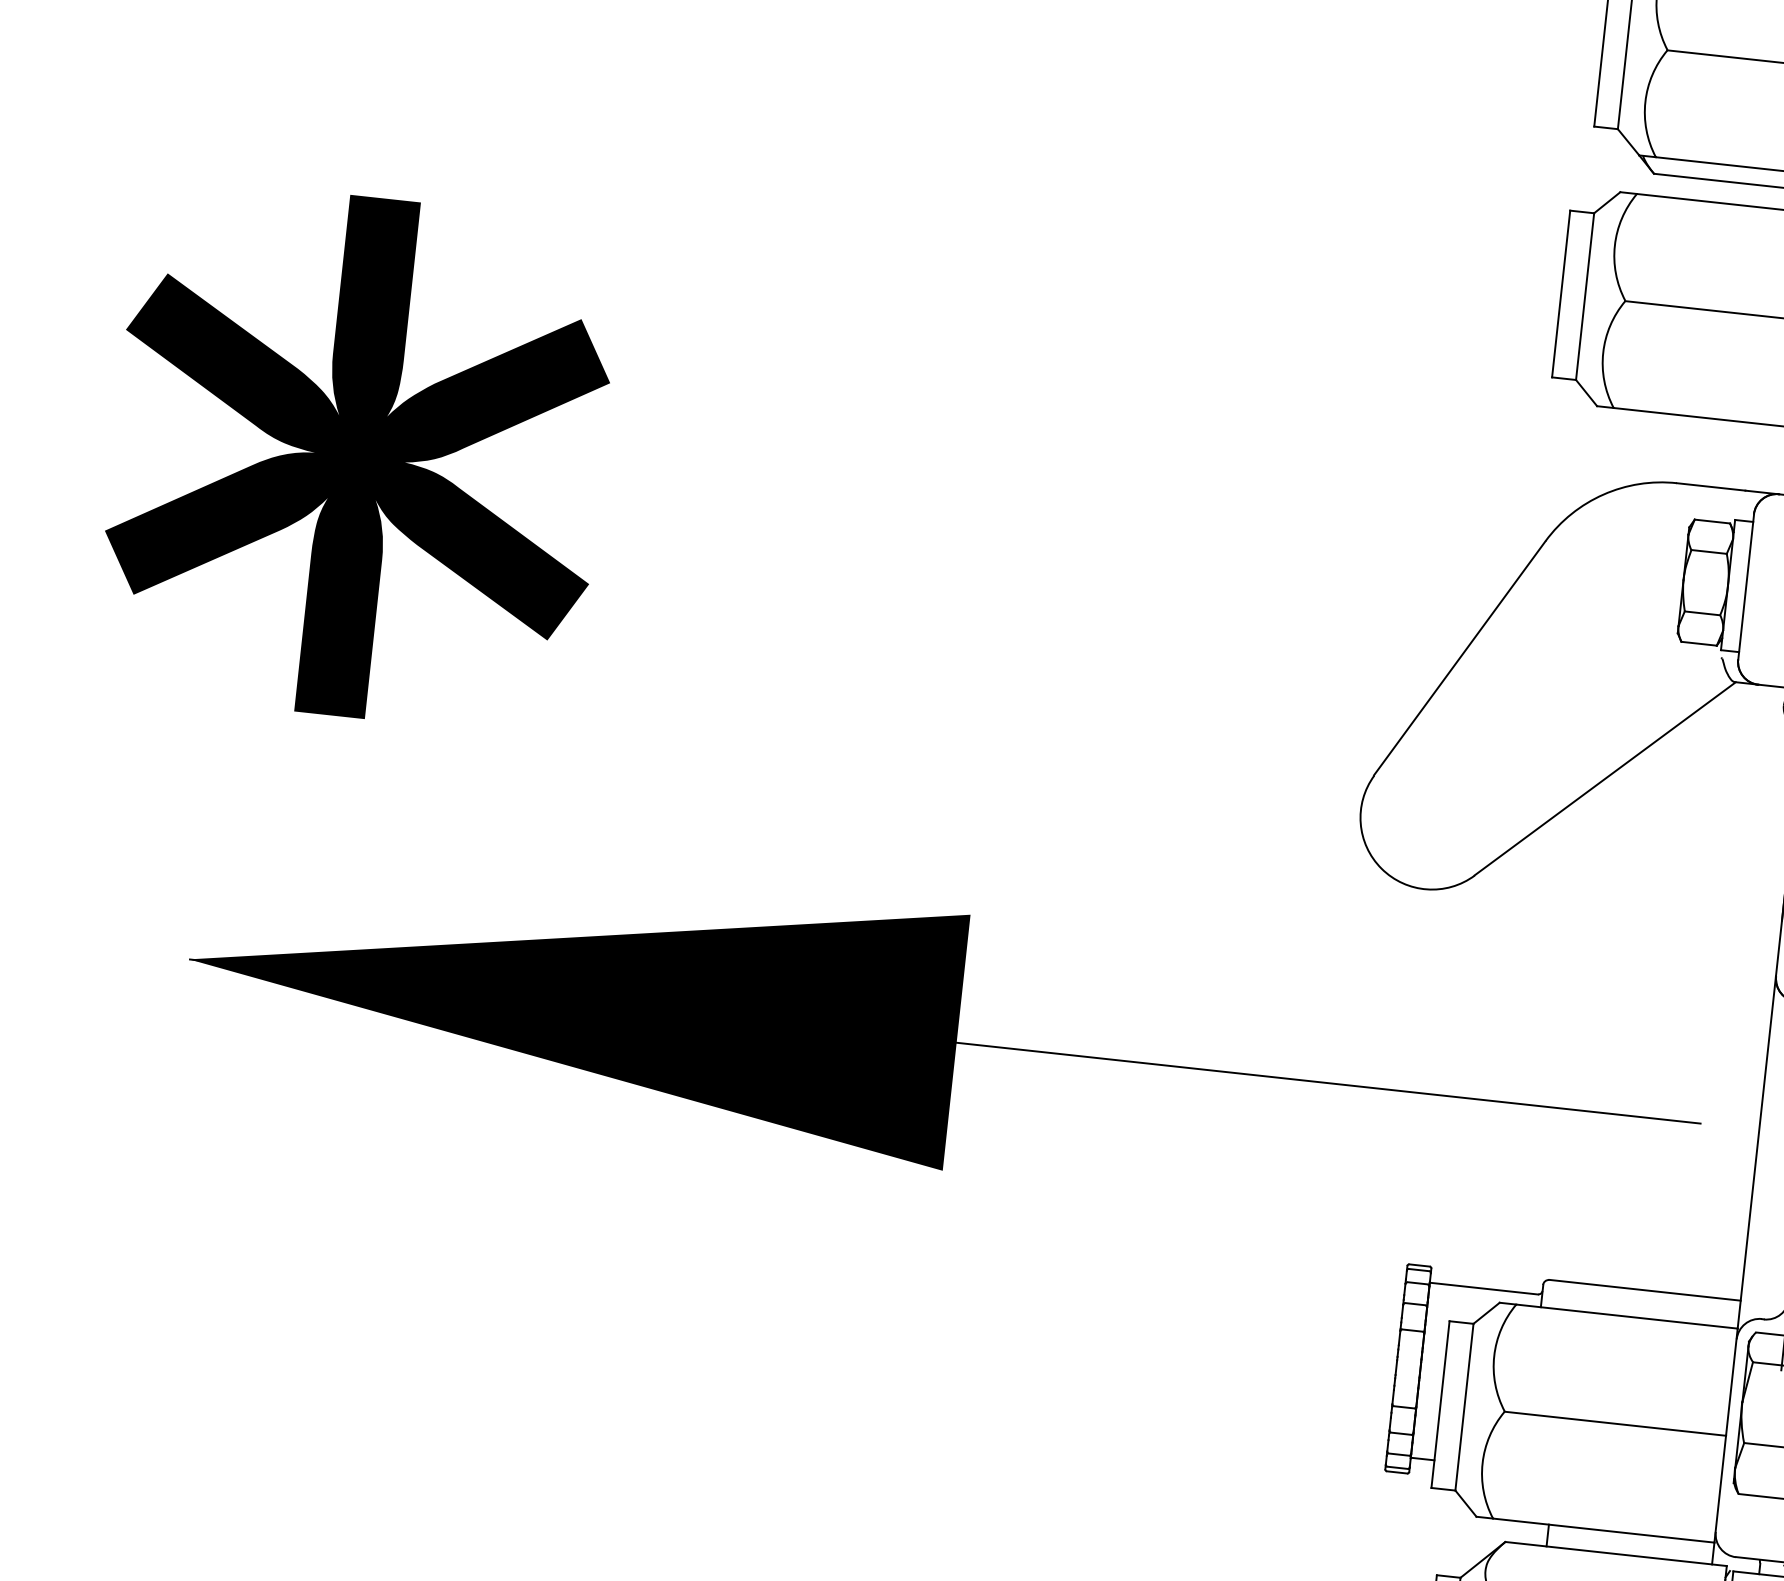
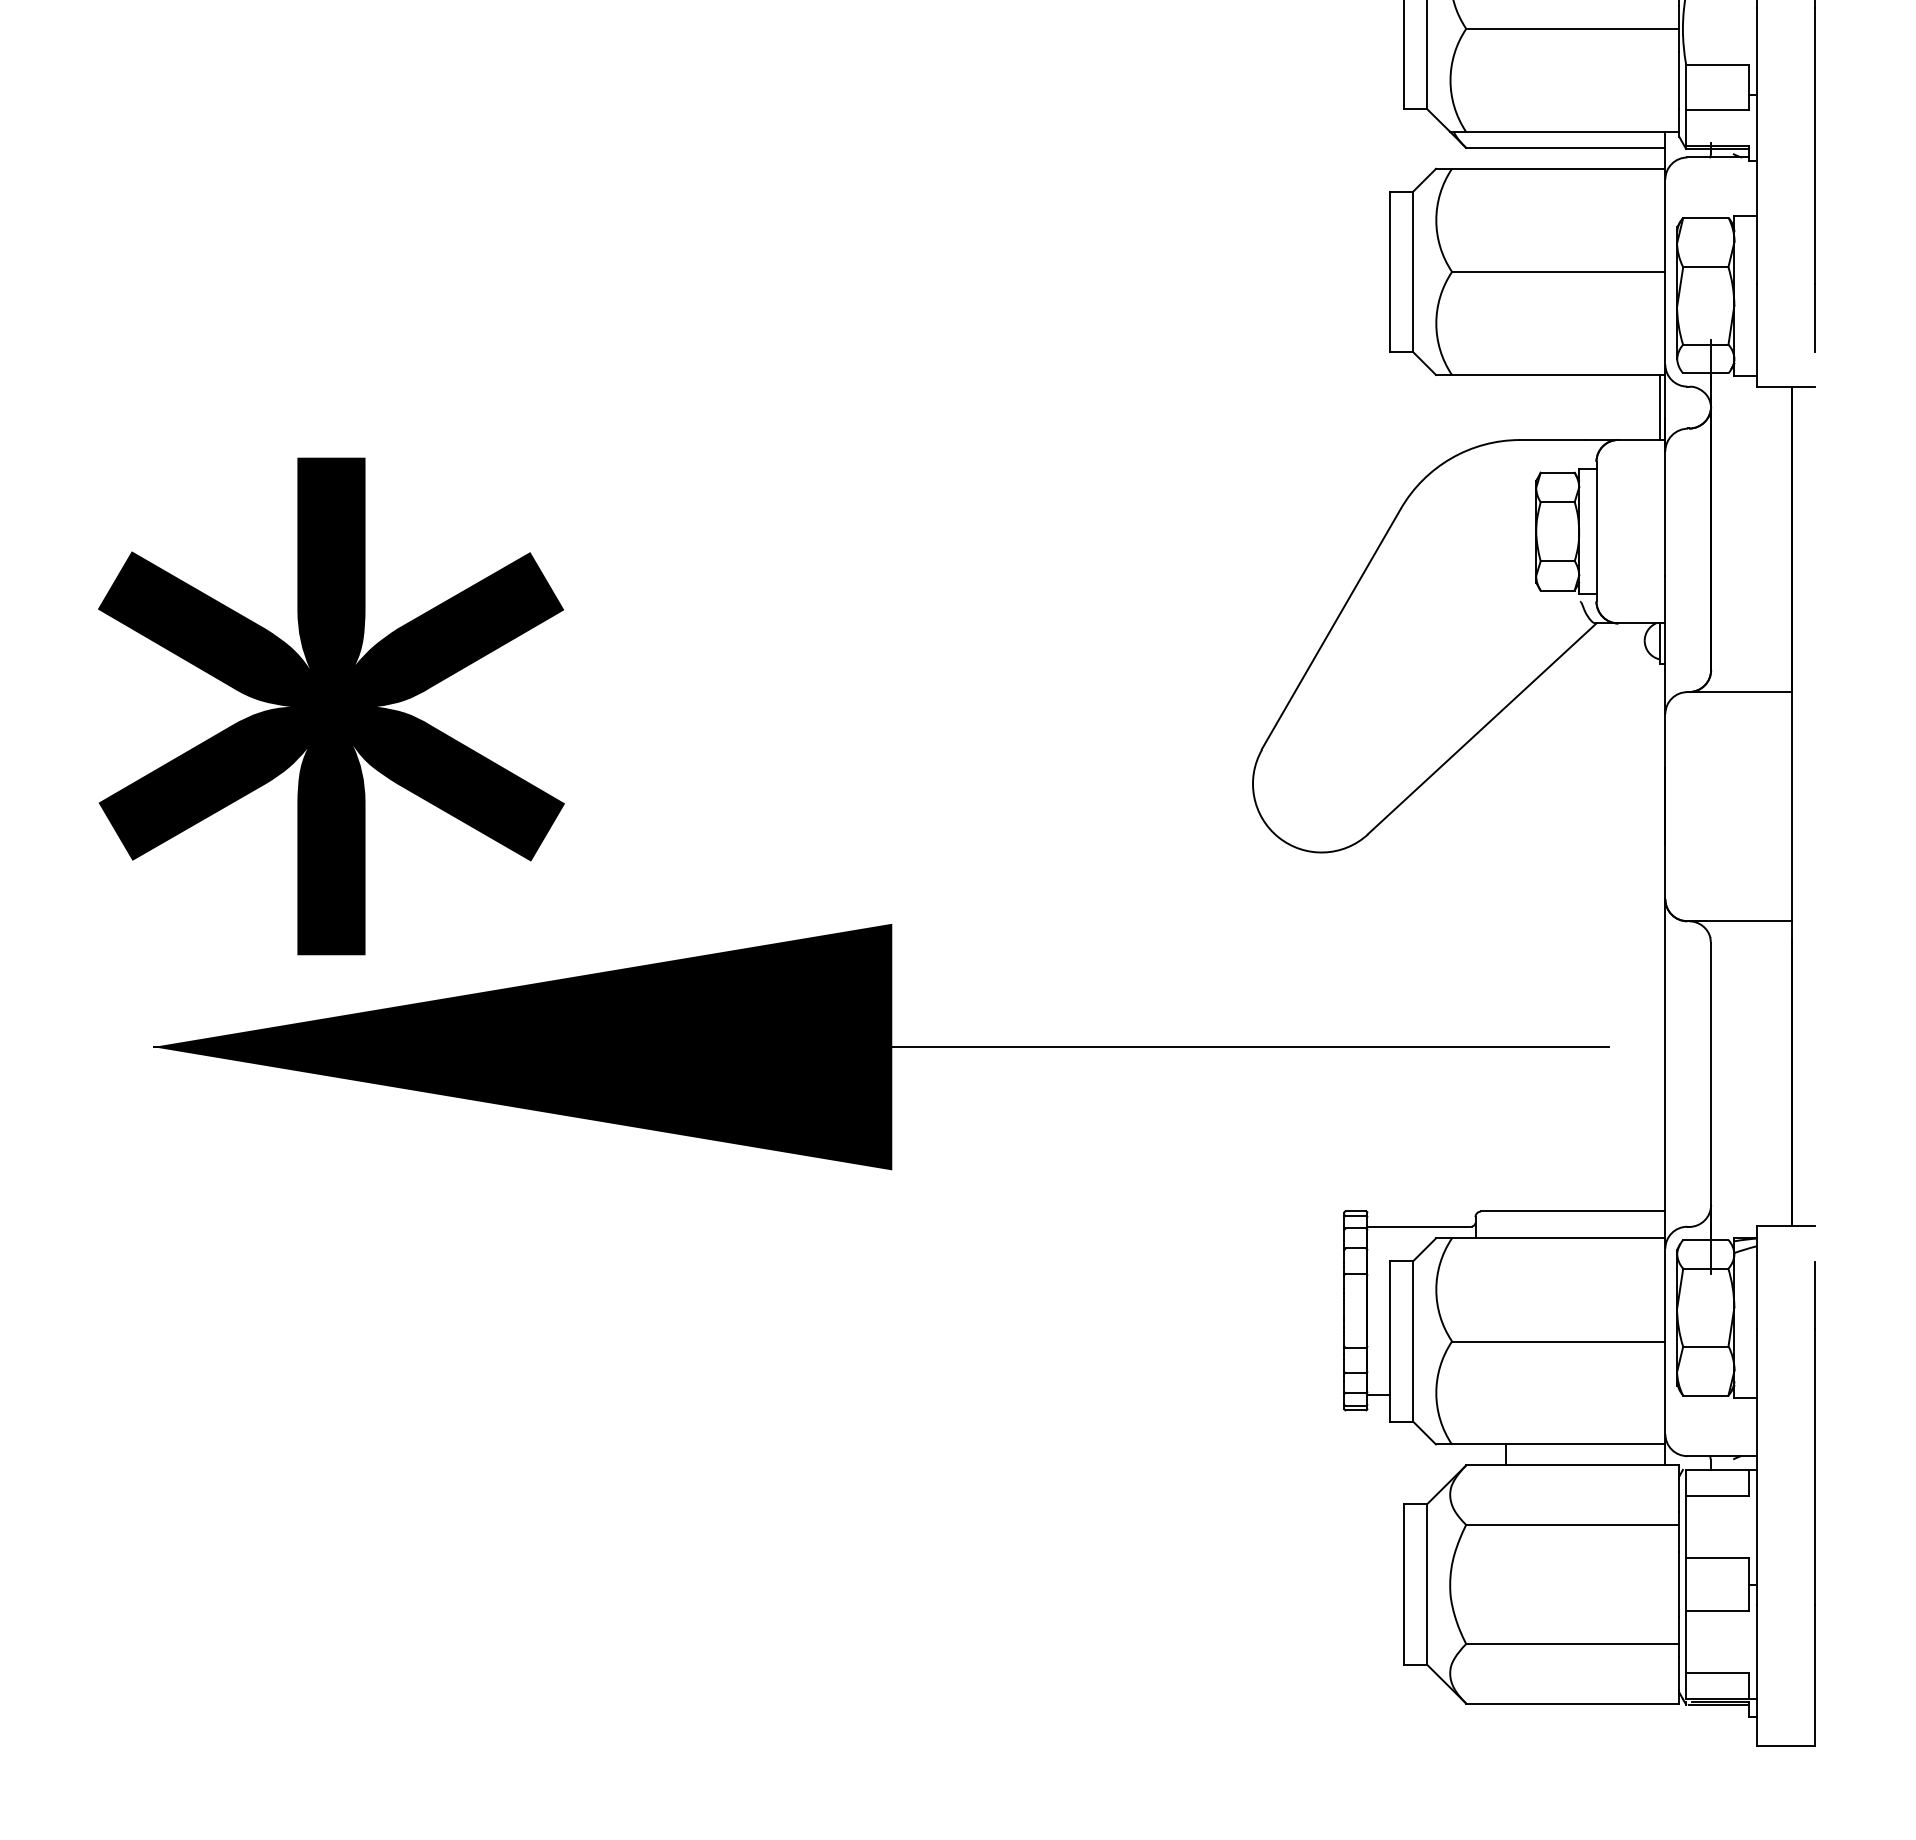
text: (357, 457) -> (331, 706), moved

